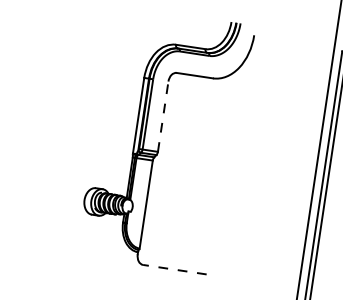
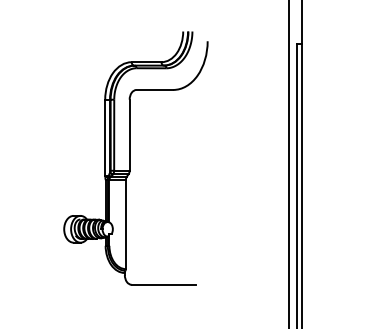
line: (162, 116) -> (129, 135), dashed -> solid
line: (174, 269) -> (163, 284), dashed -> solid

